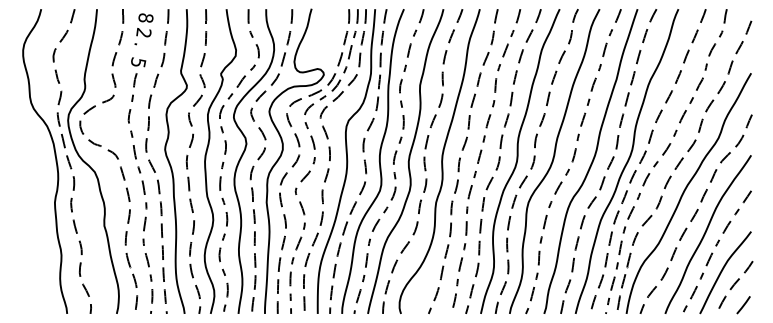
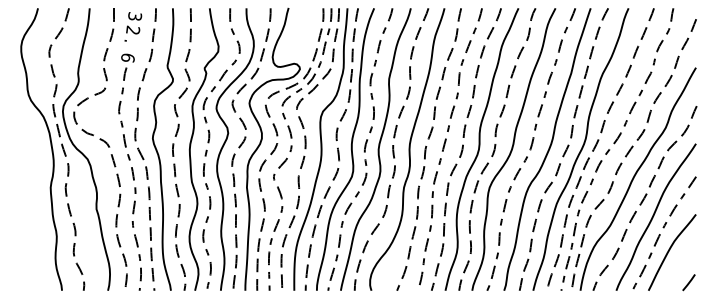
text: (145, 17) -> (134, 16), 8 -> 3
text: (138, 62) -> (128, 57), 5 -> 6
curve: (735, 284) -> (681, 263), removed

